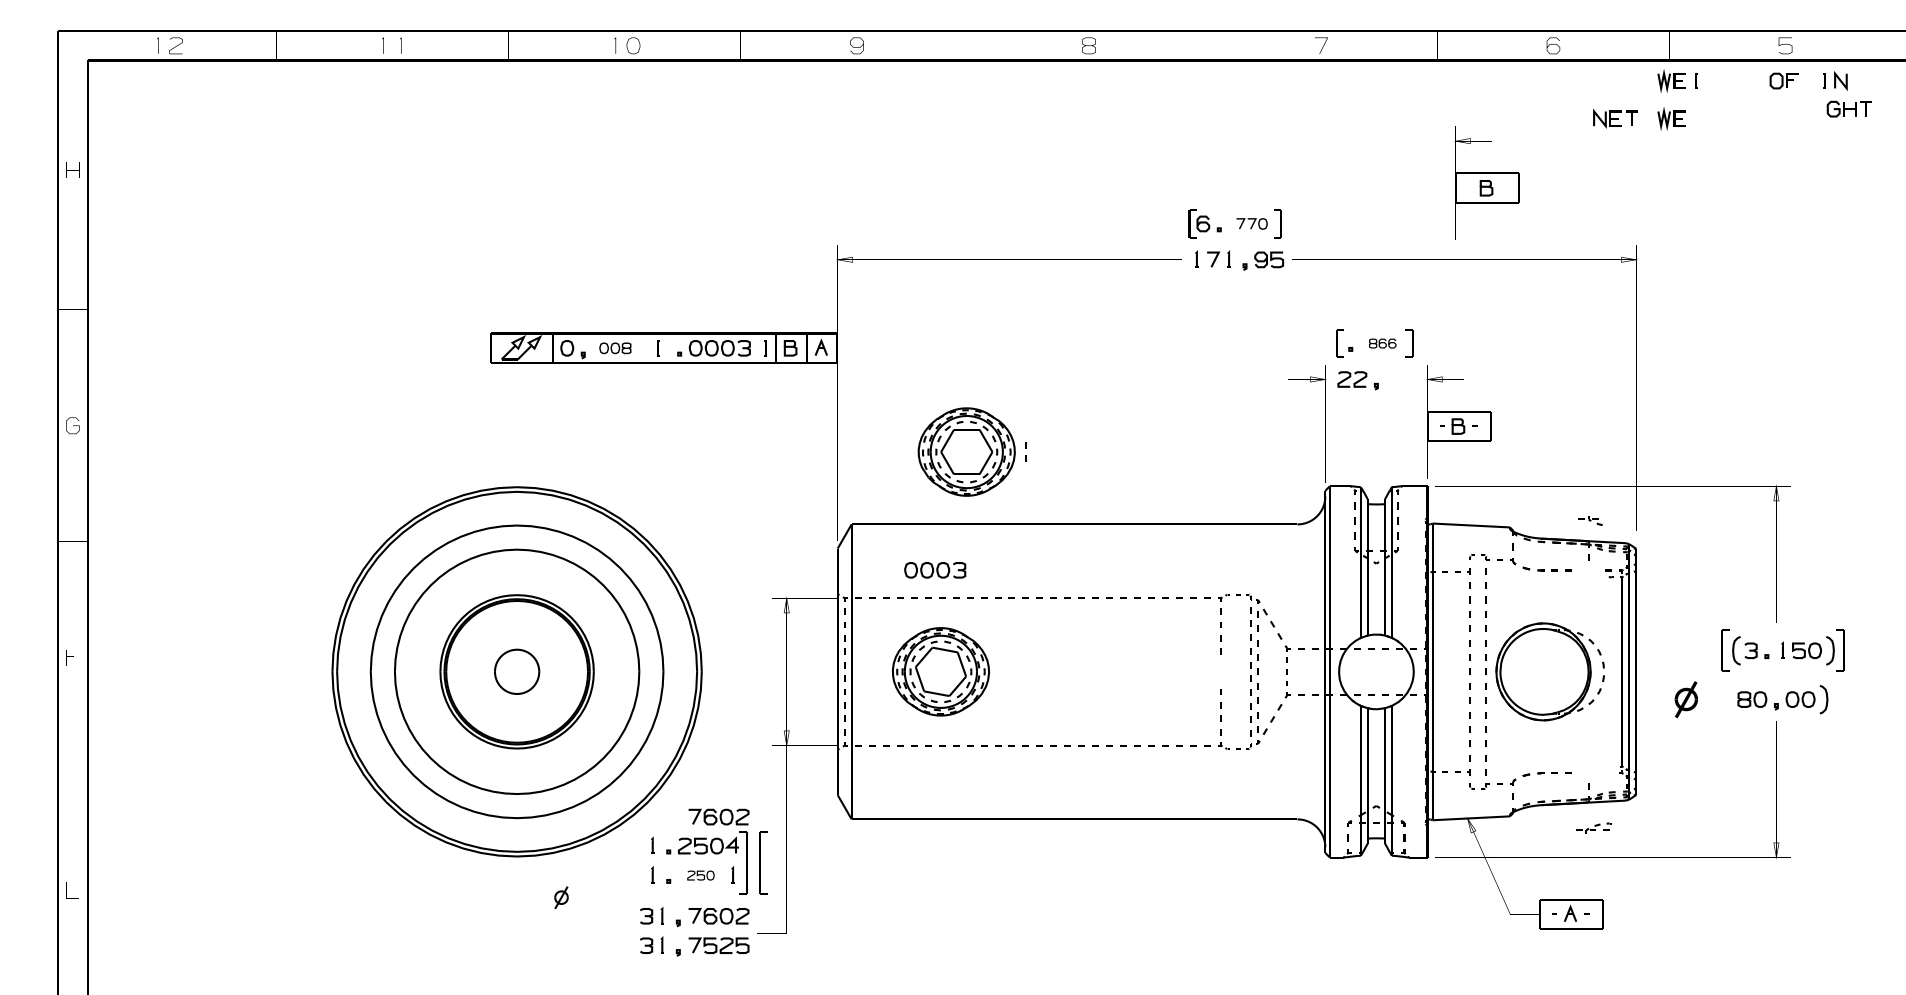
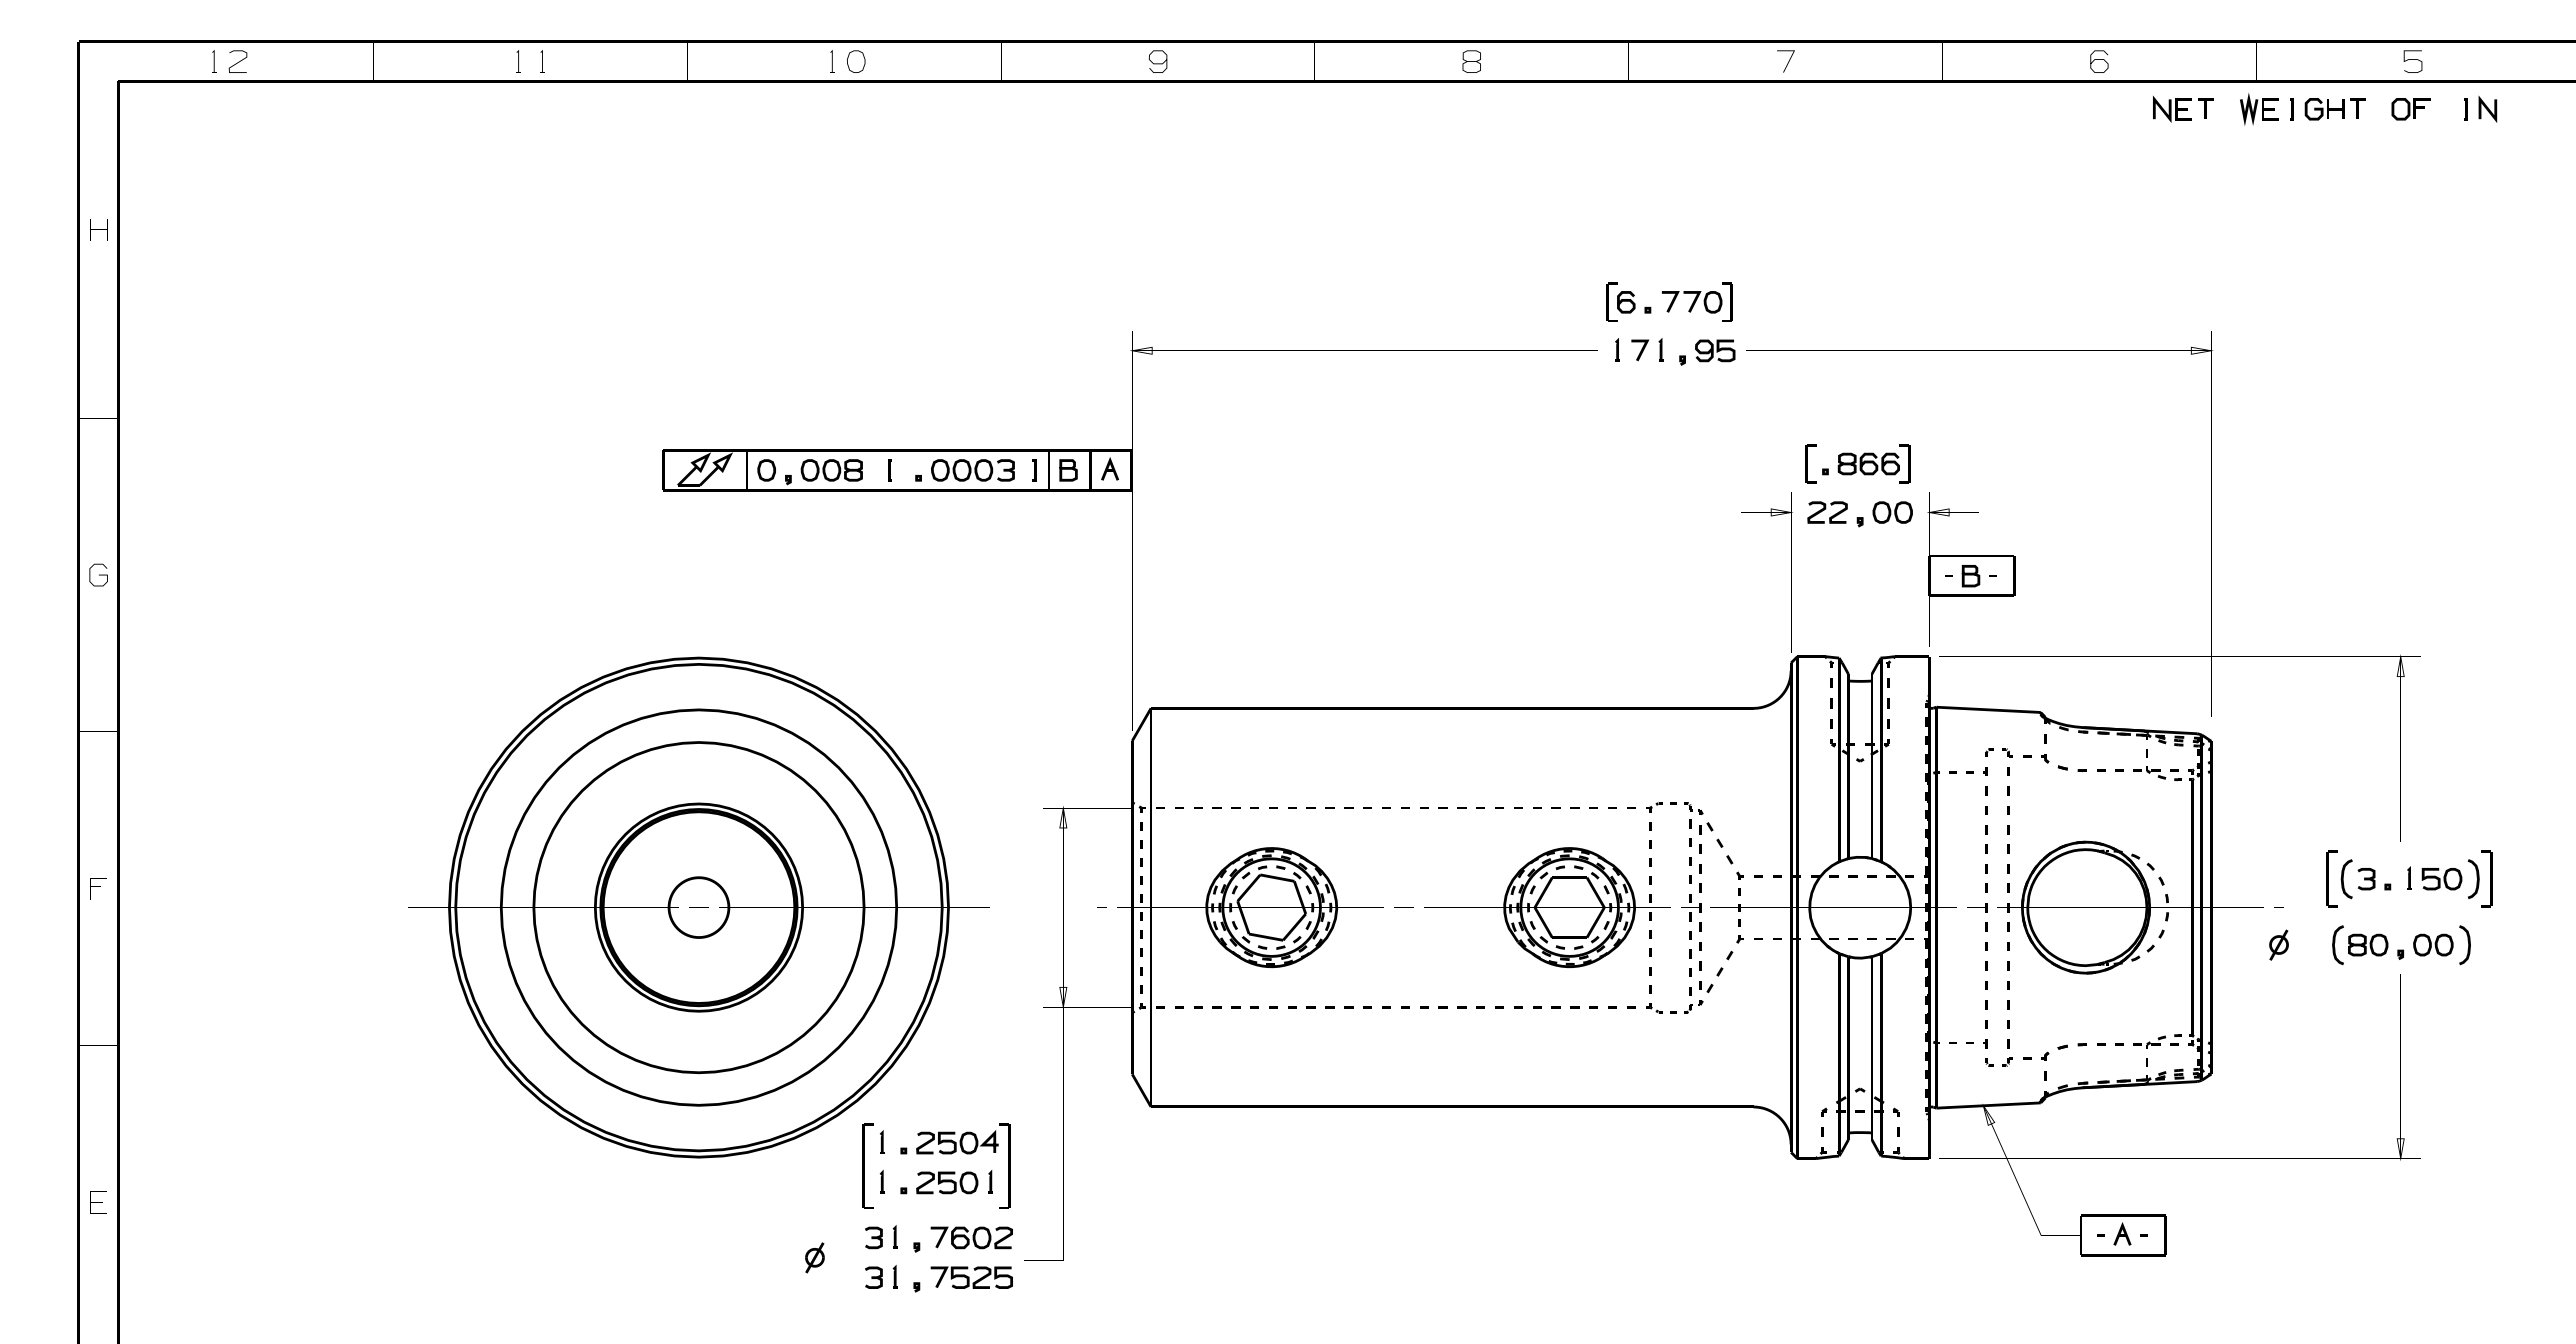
part: (1848, 109) -> (2334, 109), moved
part: (1615, 118) -> (2183, 109), moved
part: (1671, 118) -> (2259, 160), removed
part: (1486, 183) -> (2009, 247), removed
part: (1252, 224) -> (1692, 302), size x1.43
part: (1382, 343) -> (1868, 463), size x1.67
part: (615, 348) -> (831, 470), size x1.43
part: (1400, 379) -> (1892, 512), added
part: (950, 451) -> (1547, 907), moved
part: (1590, 520) -> (2149, 772), moved
part: (934, 570) -> (1263, 770), removed
part: (1685, 699) -> (2278, 944), size x0.62
curve: (1728, 701) -> (2335, 947), added
part: (718, 816) -> (971, 1103), removed
part: (1594, 827) -> (2157, 1041), moved
part: (763, 862) -> (867, 1165), moved
part: (701, 875) -> (947, 1182), size x1.67
part: (561, 897) -> (814, 1257), moved

